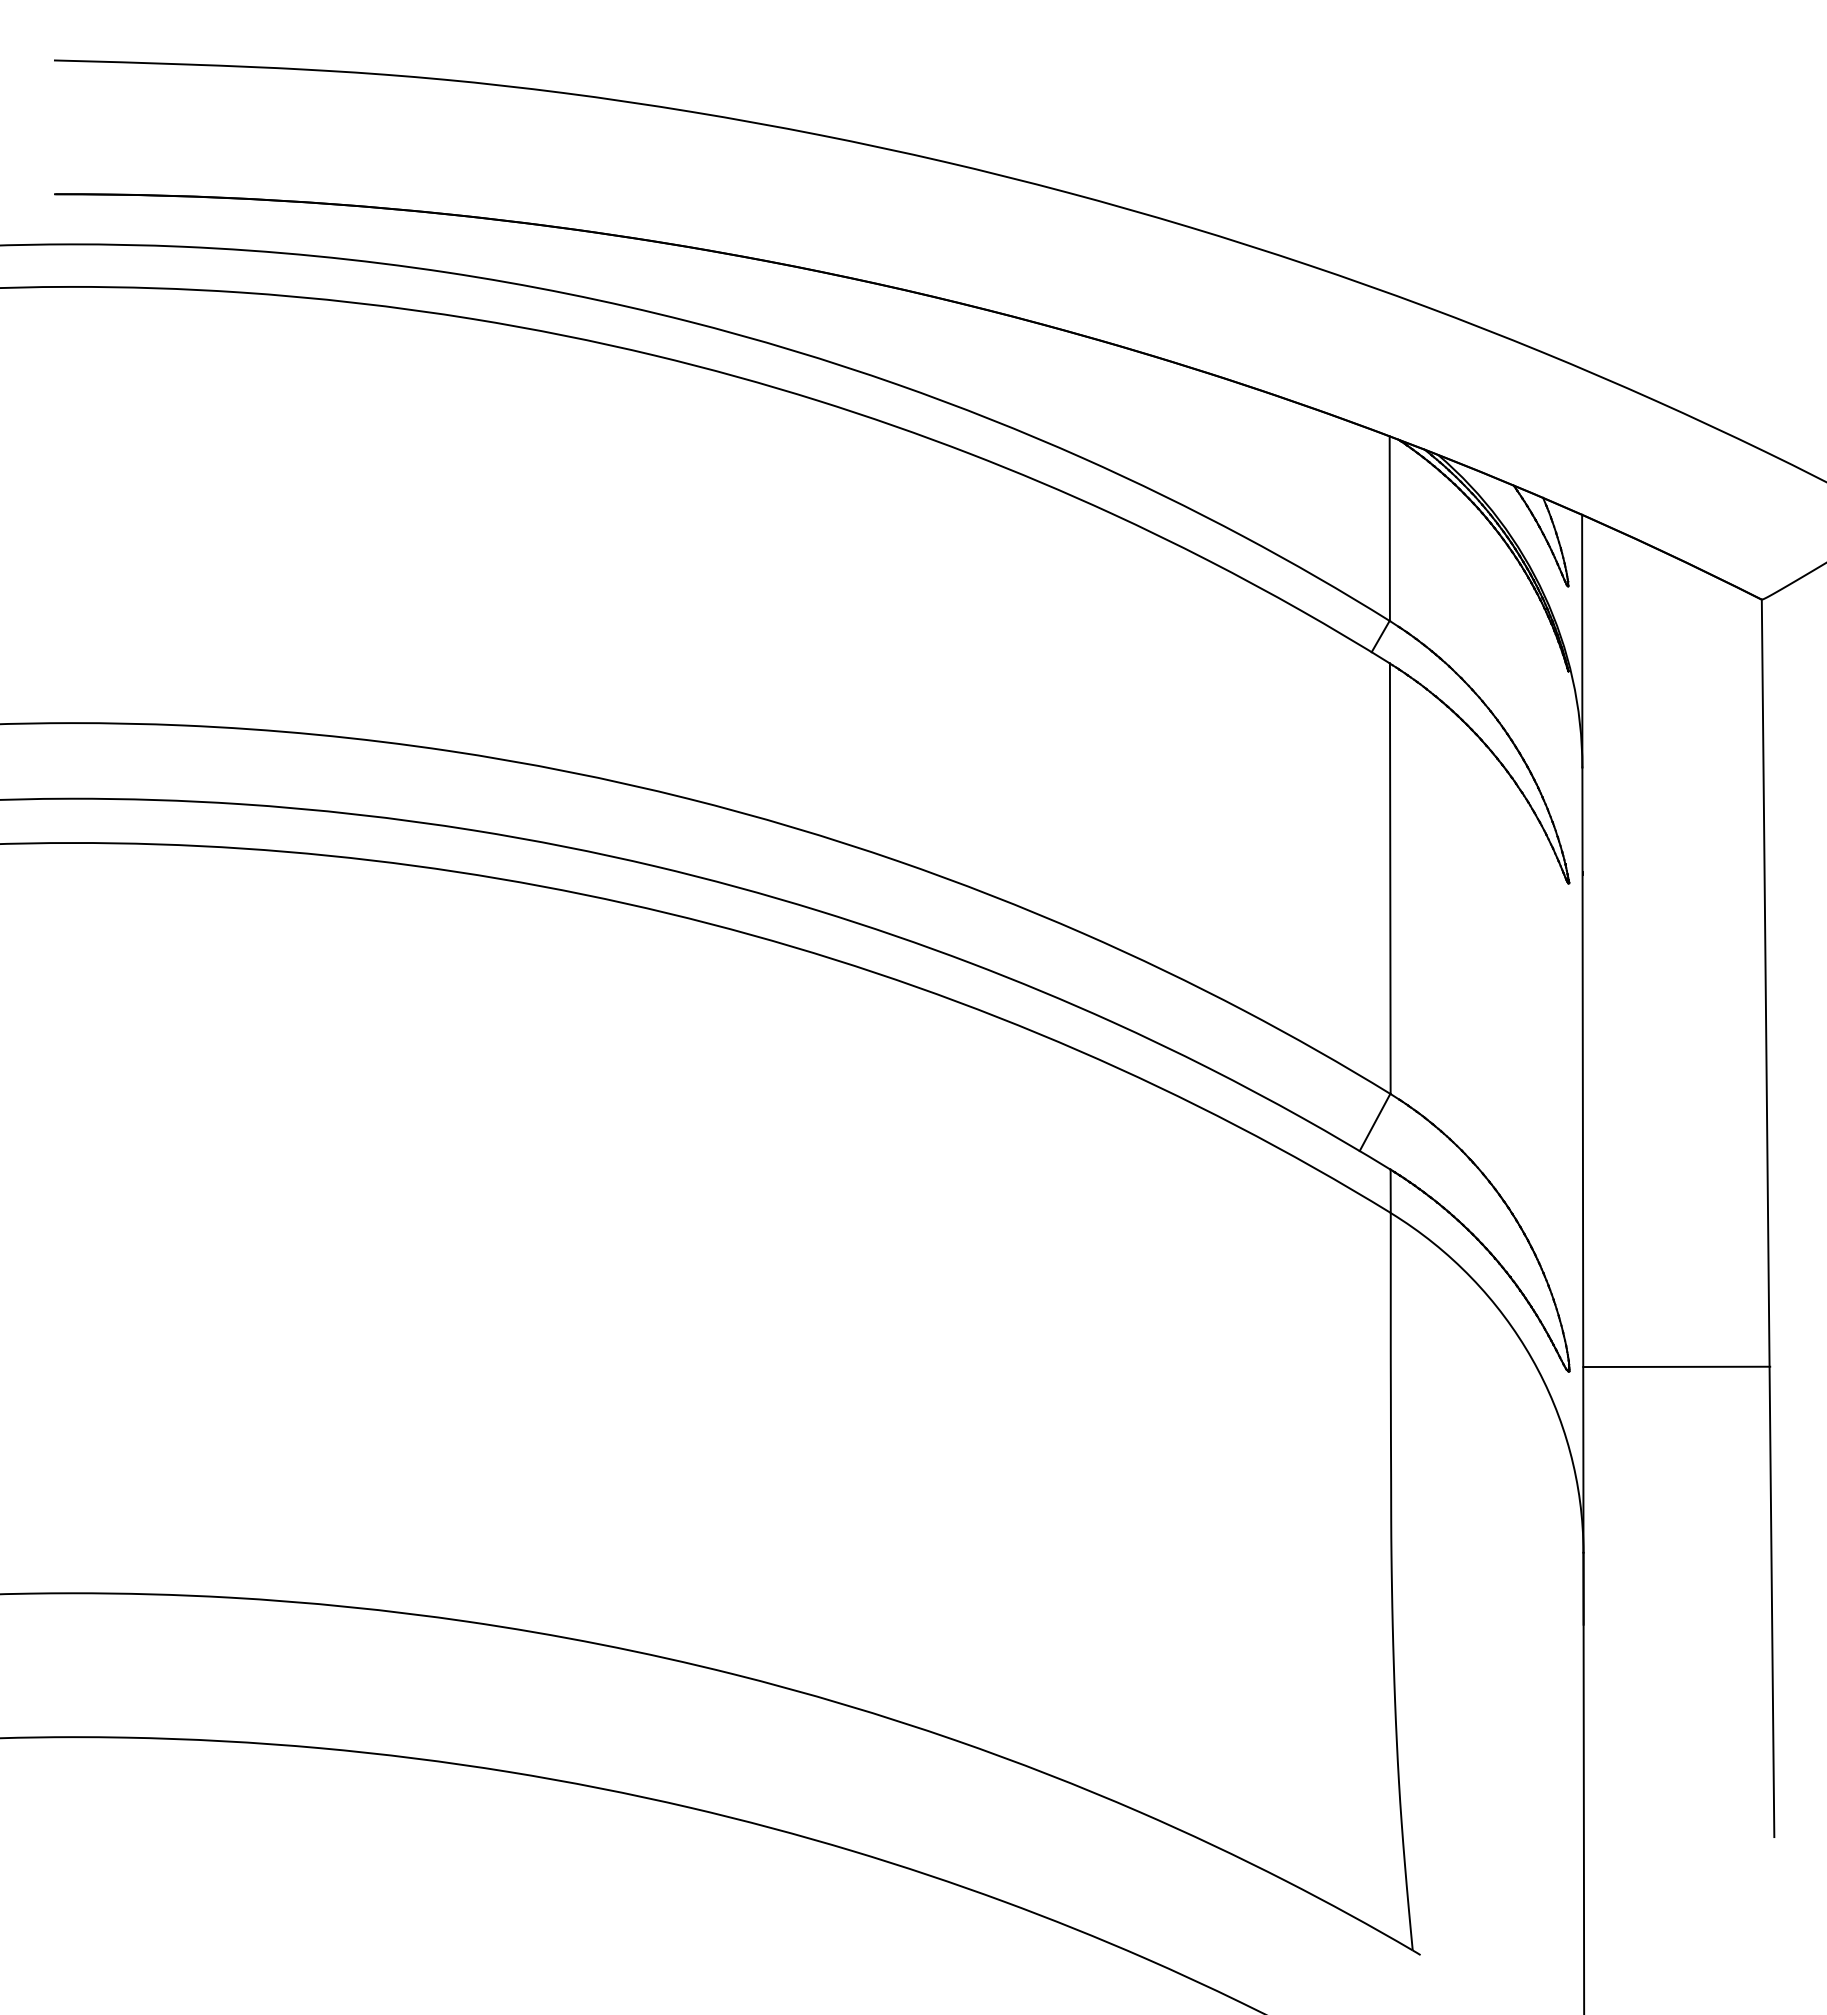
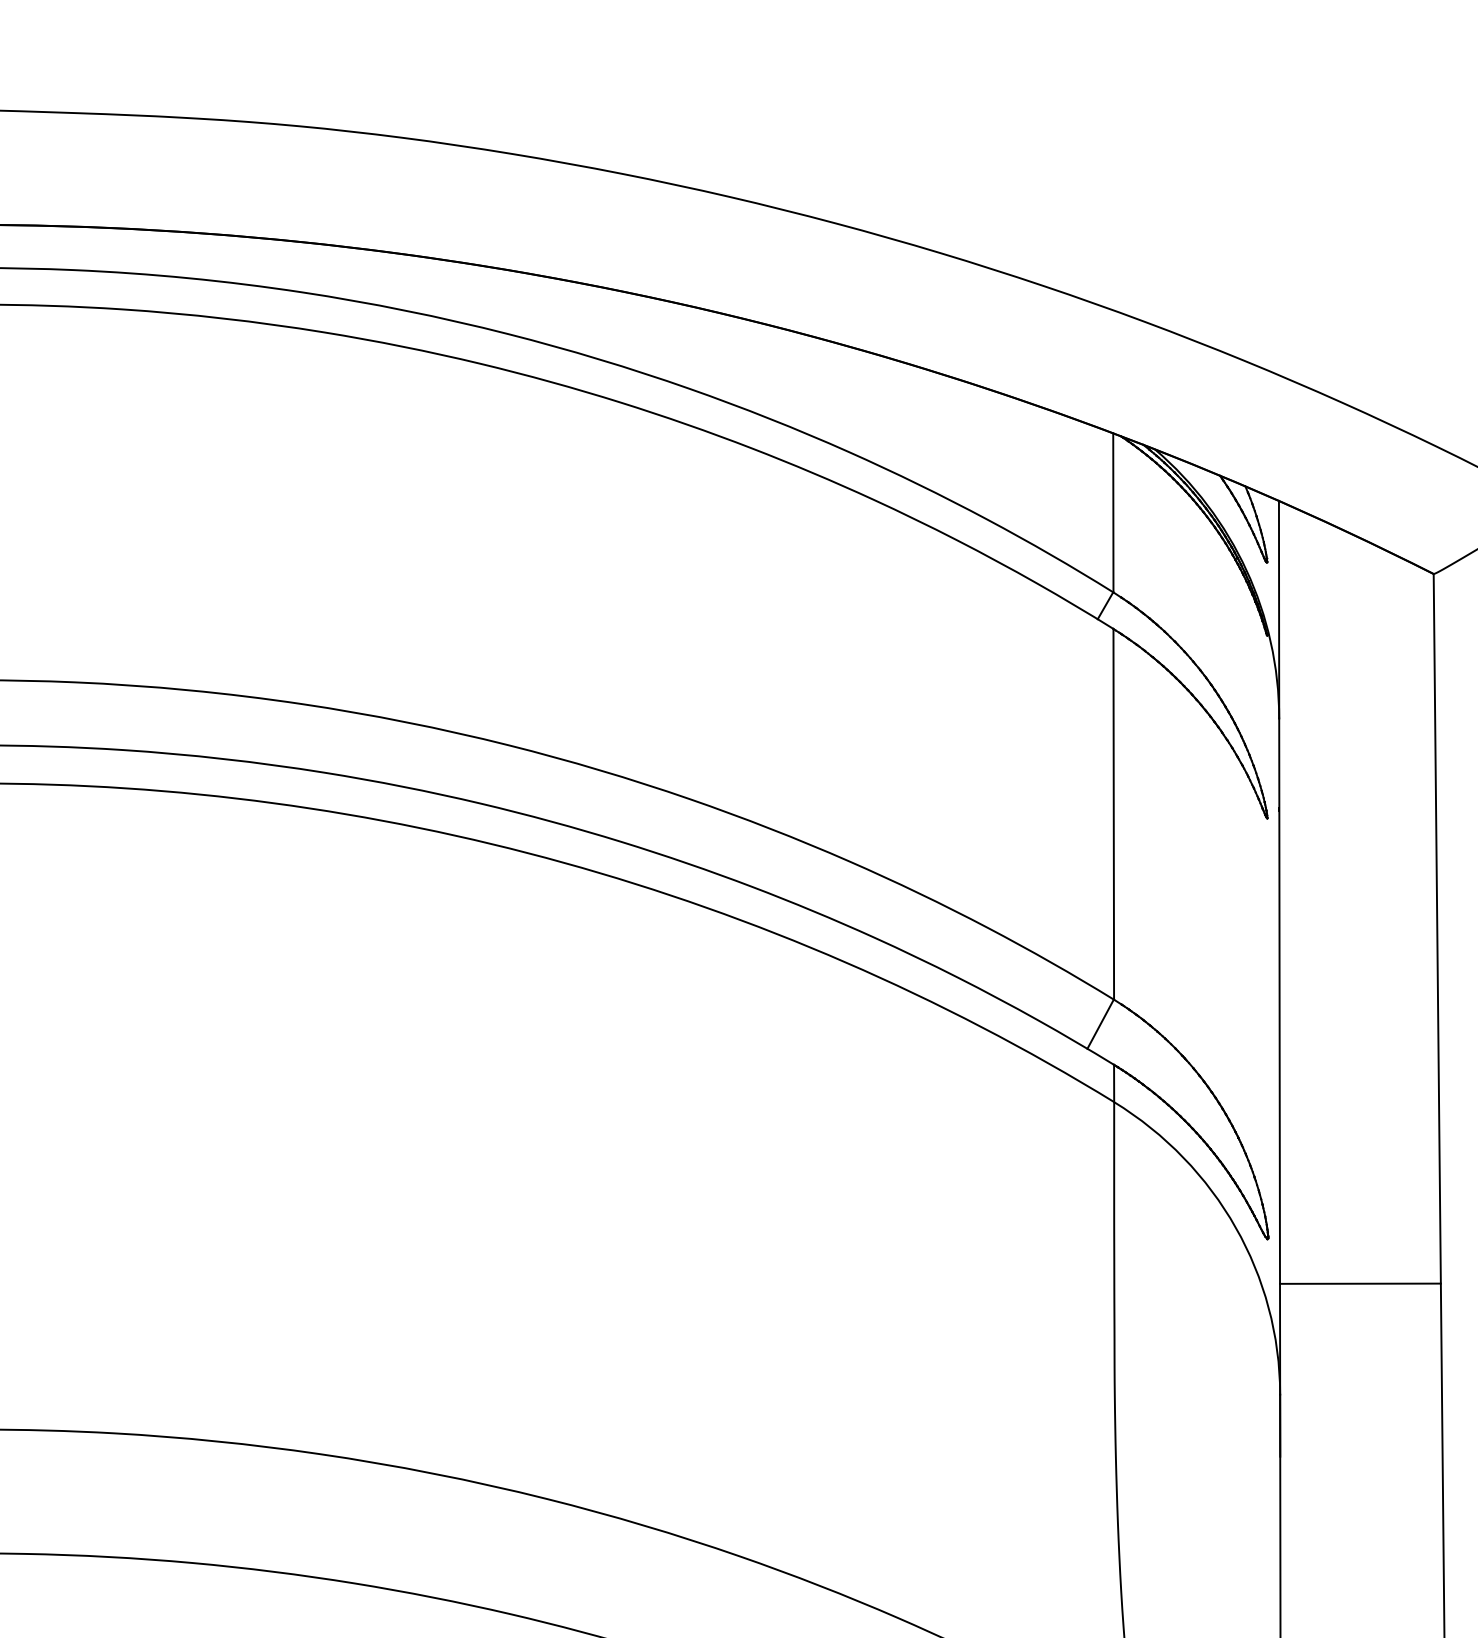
line: (1676, 1366) -> (1360, 1283), moved

